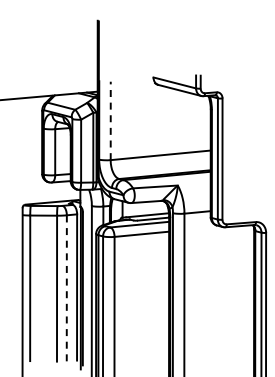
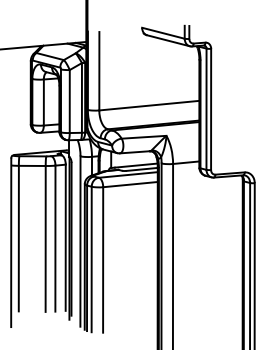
line: (110, 120) -> (99, 70), dashed -> solid
line: (66, 287) -> (55, 237), dashed -> solid

